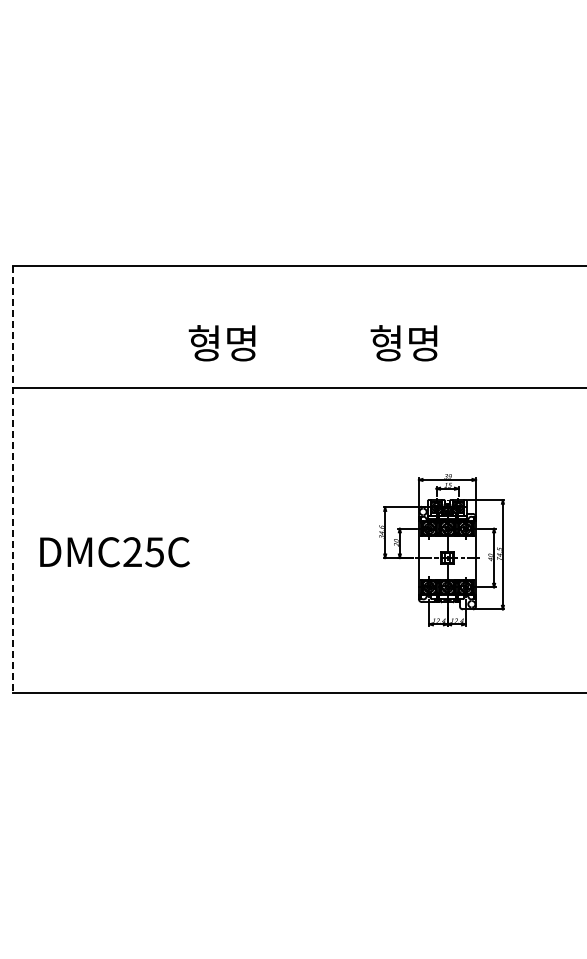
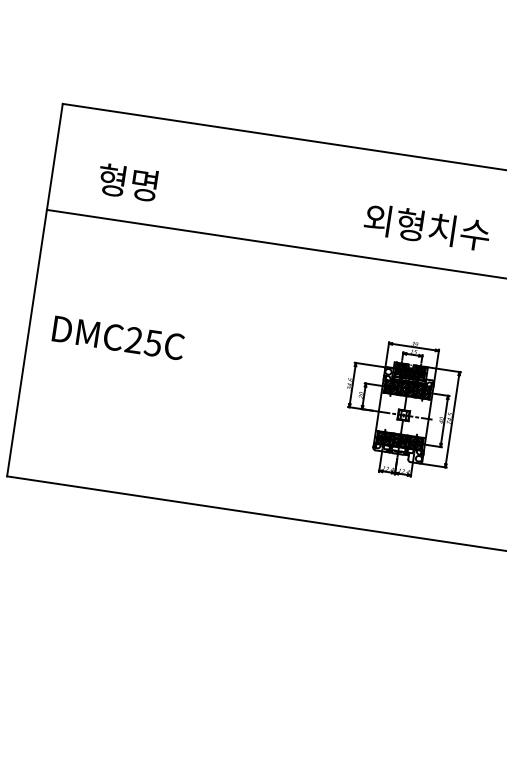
text: (221, 343) -> (127, 182), moved
text: (441, 343) -> (426, 227), 형명 -> 외형치수
line: (13, 479) -> (35, 290), dashed -> solid
text: (114, 552) -> (118, 338), moved

